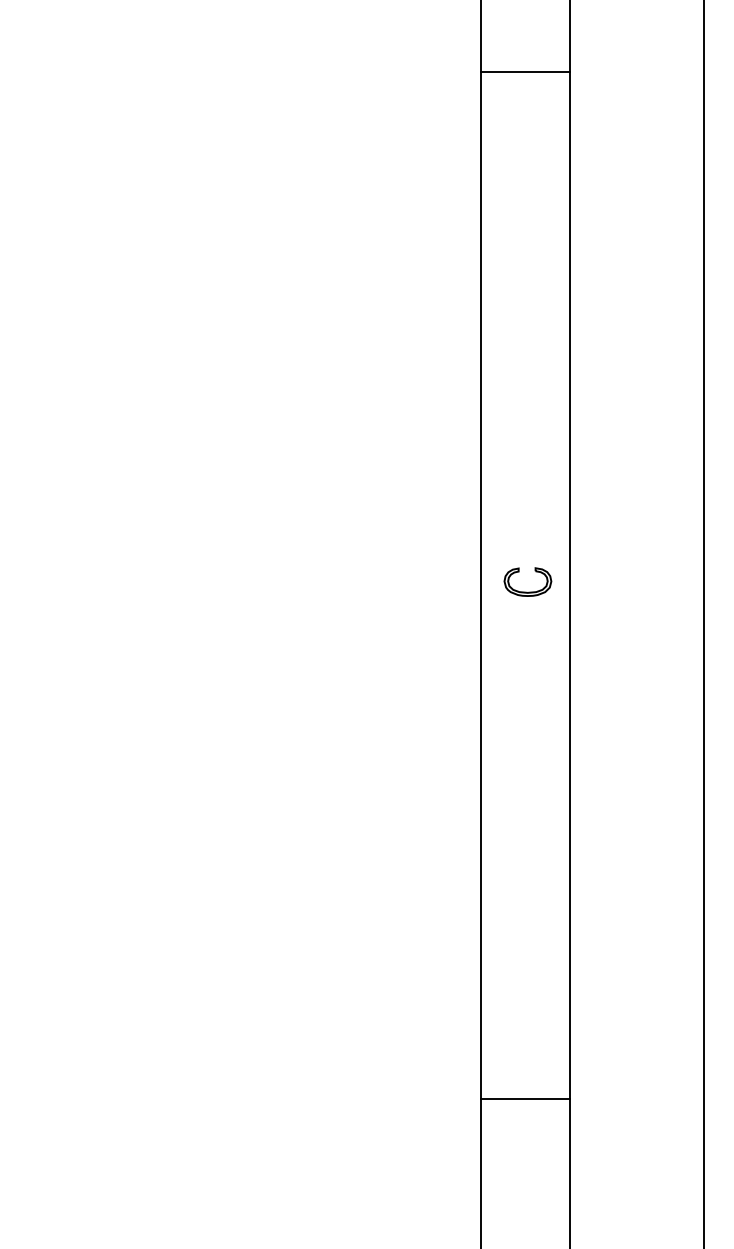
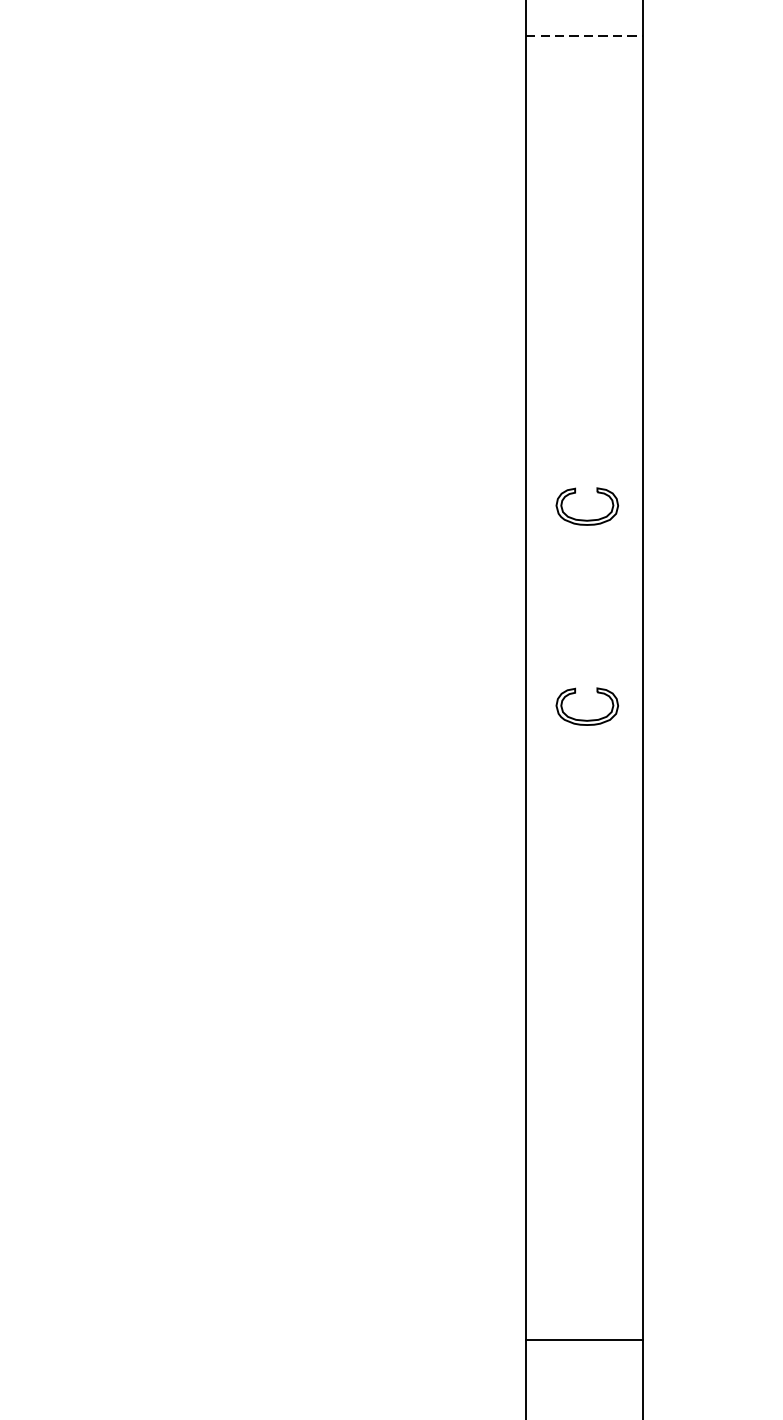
line: (526, 72) -> (585, 35), solid -> dashed
part: (526, 439) -> (585, 518), added
line: (525, 1099) -> (584, 1340), moved

